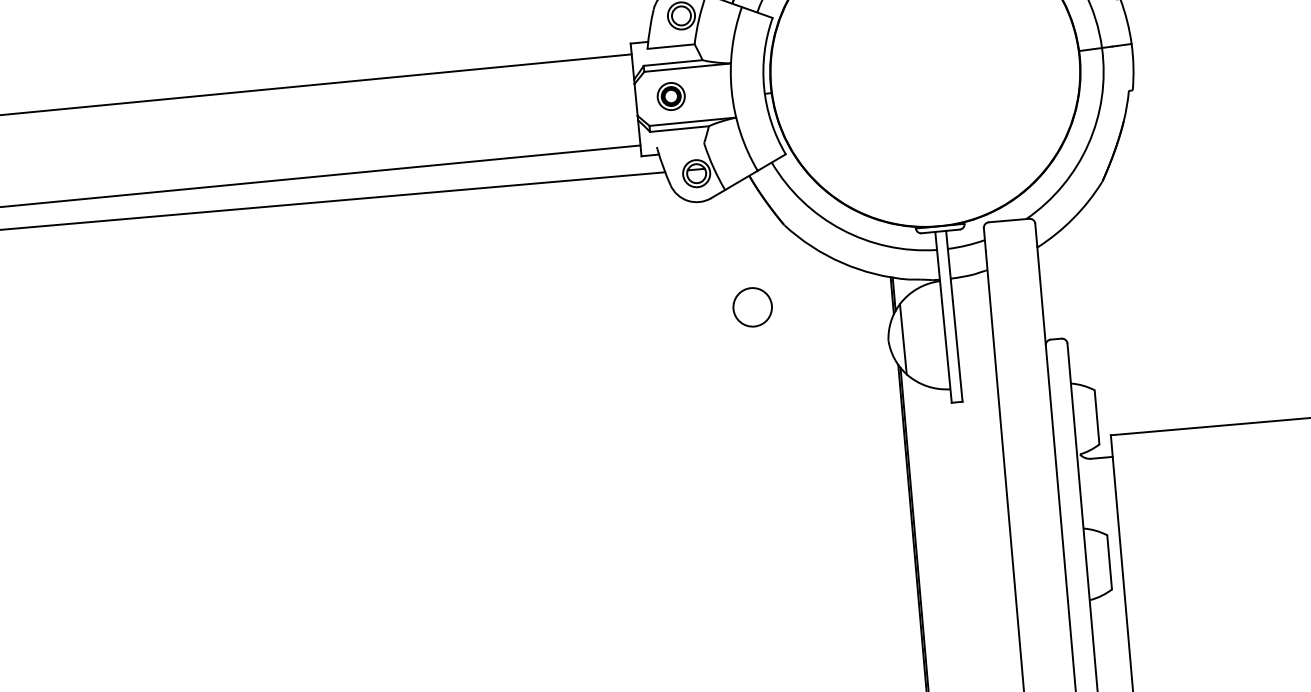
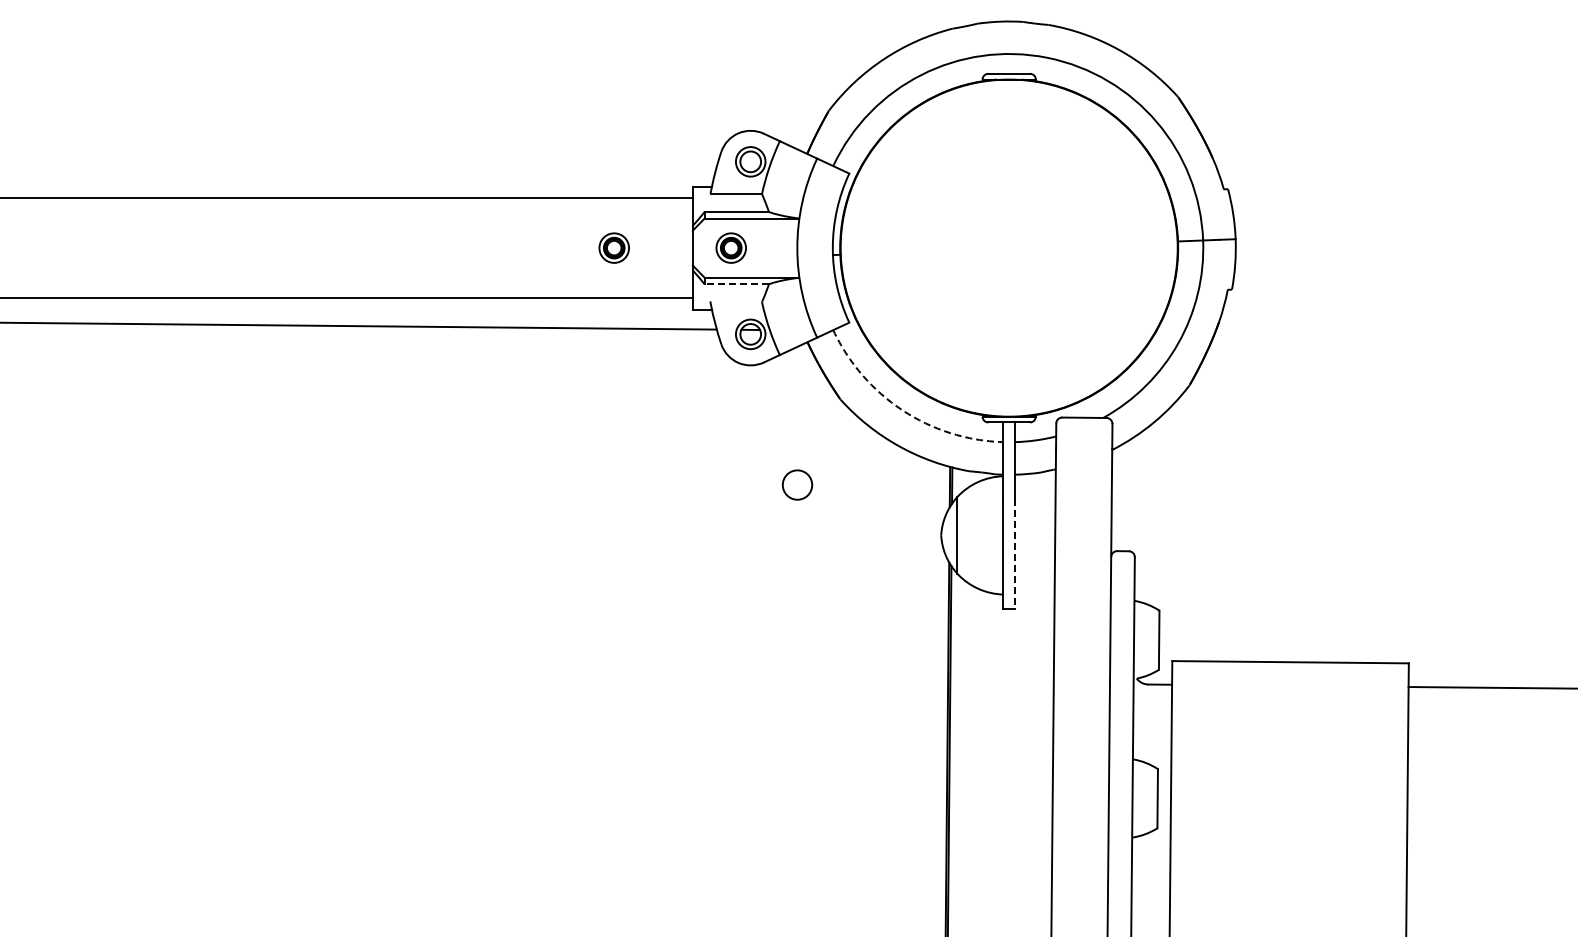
part: (563, 106) -> (613, 247), added
line: (679, 129) -> (736, 284), solid -> dashed
arc: (842, 229) -> (902, 410), solid -> dashed
circle: (752, 306) -> (797, 484), size x0.7
line: (958, 351) -> (1015, 554), solid -> dashed

